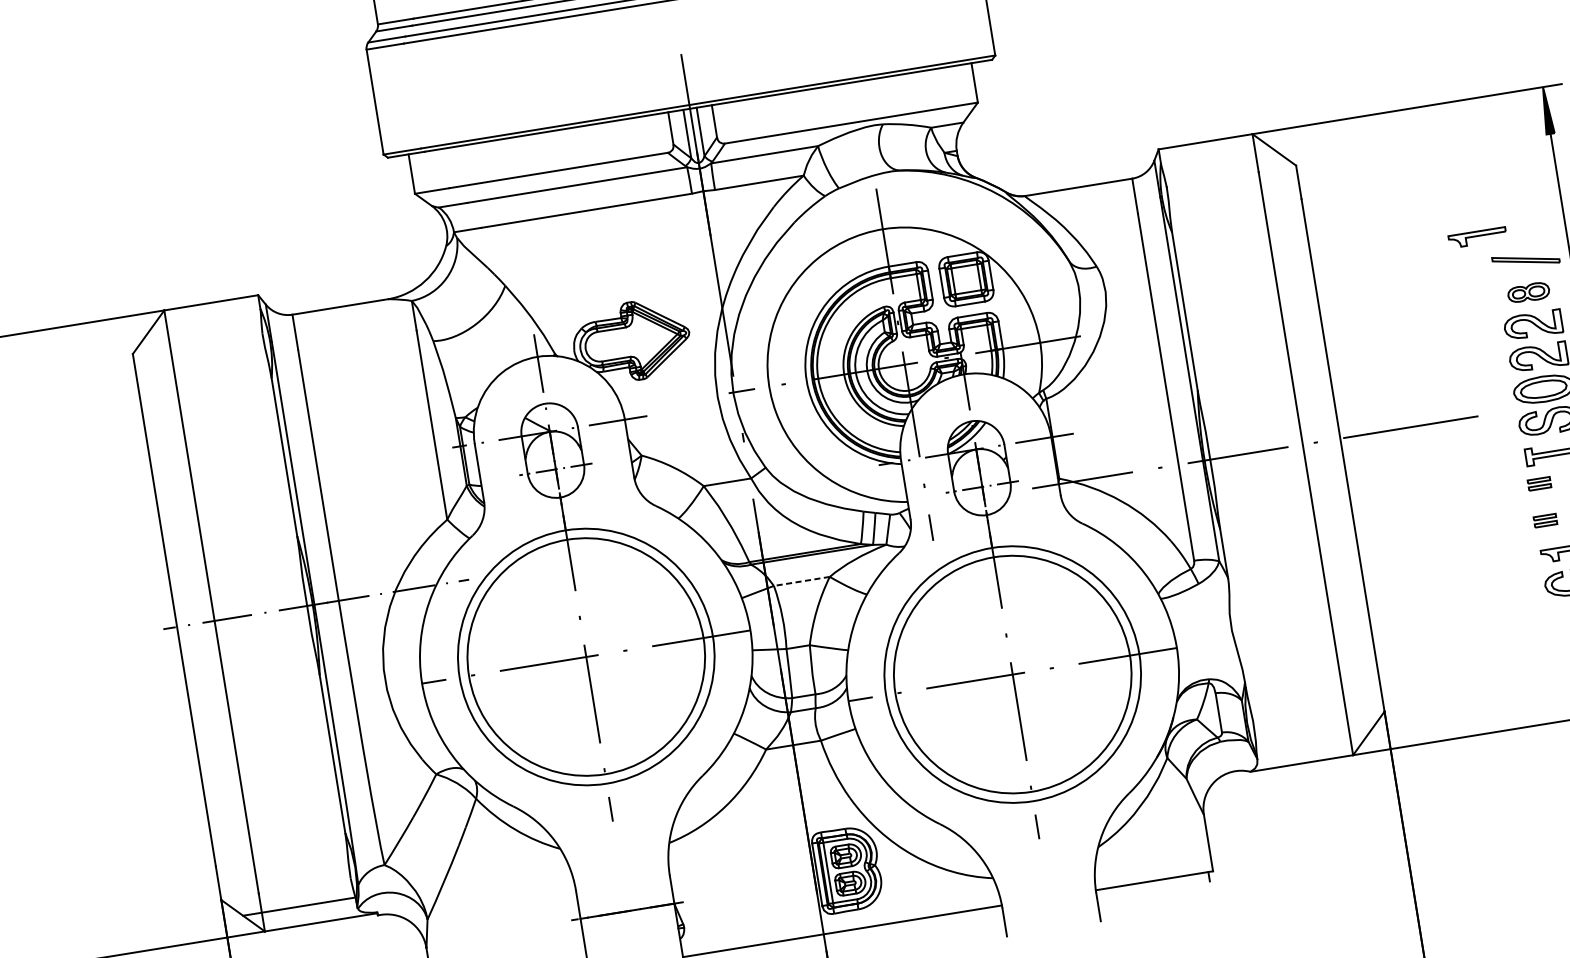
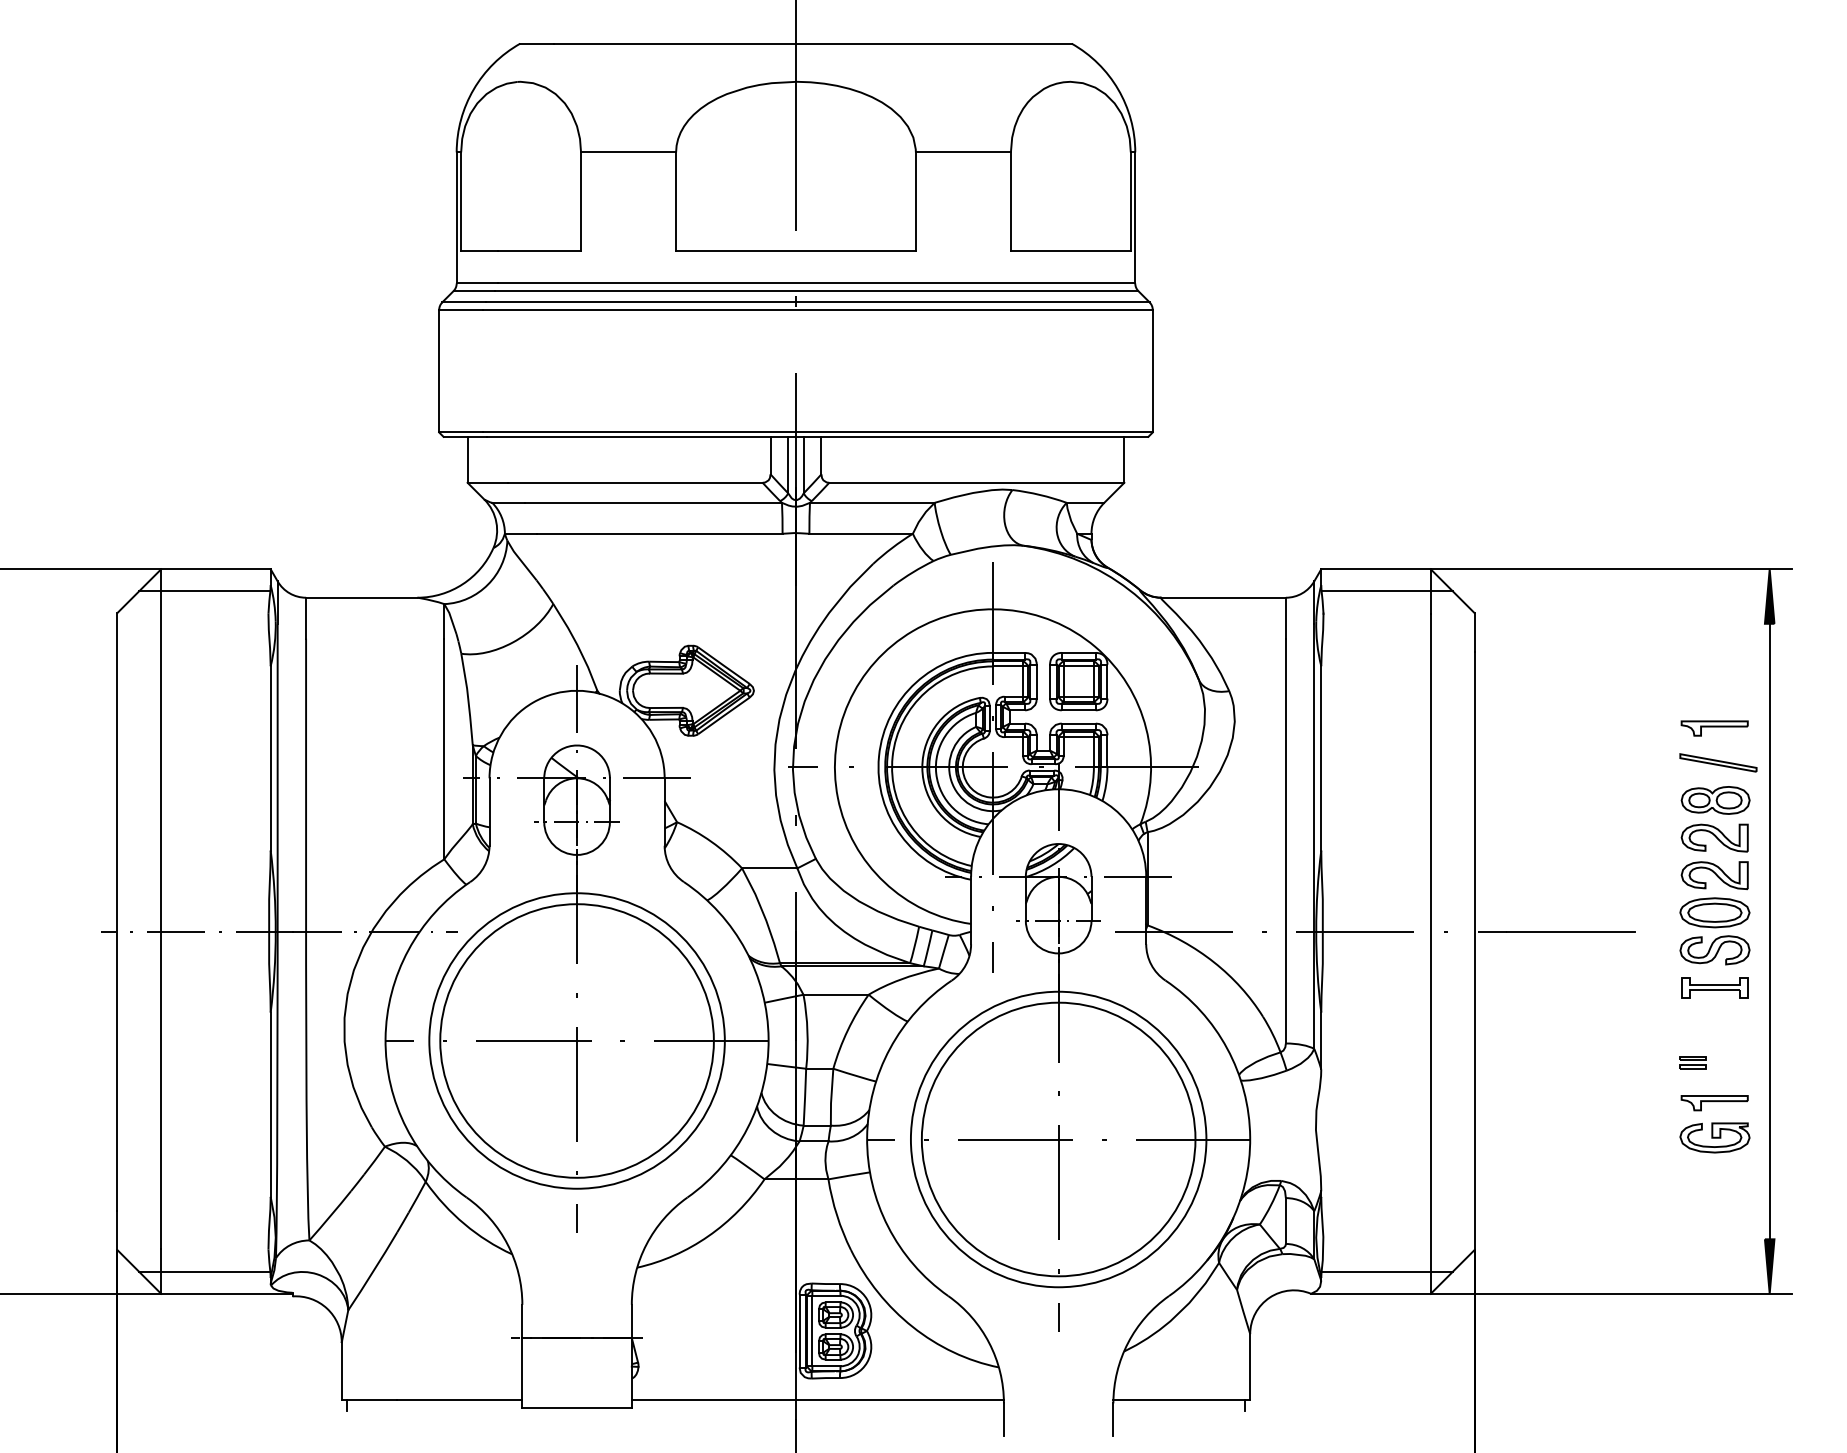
line: (1217, 159) -> (1386, 591), added
part: (1477, 237) -> (1714, 728), moved
part: (1528, 292) -> (1715, 800), size x1.43
line: (204, 323) -> (204, 591), added
part: (1539, 483) -> (1692, 1019), removed
line: (802, 581) -> (836, 994), dashed -> solid
line: (1312, 742) -> (1386, 1271), added

